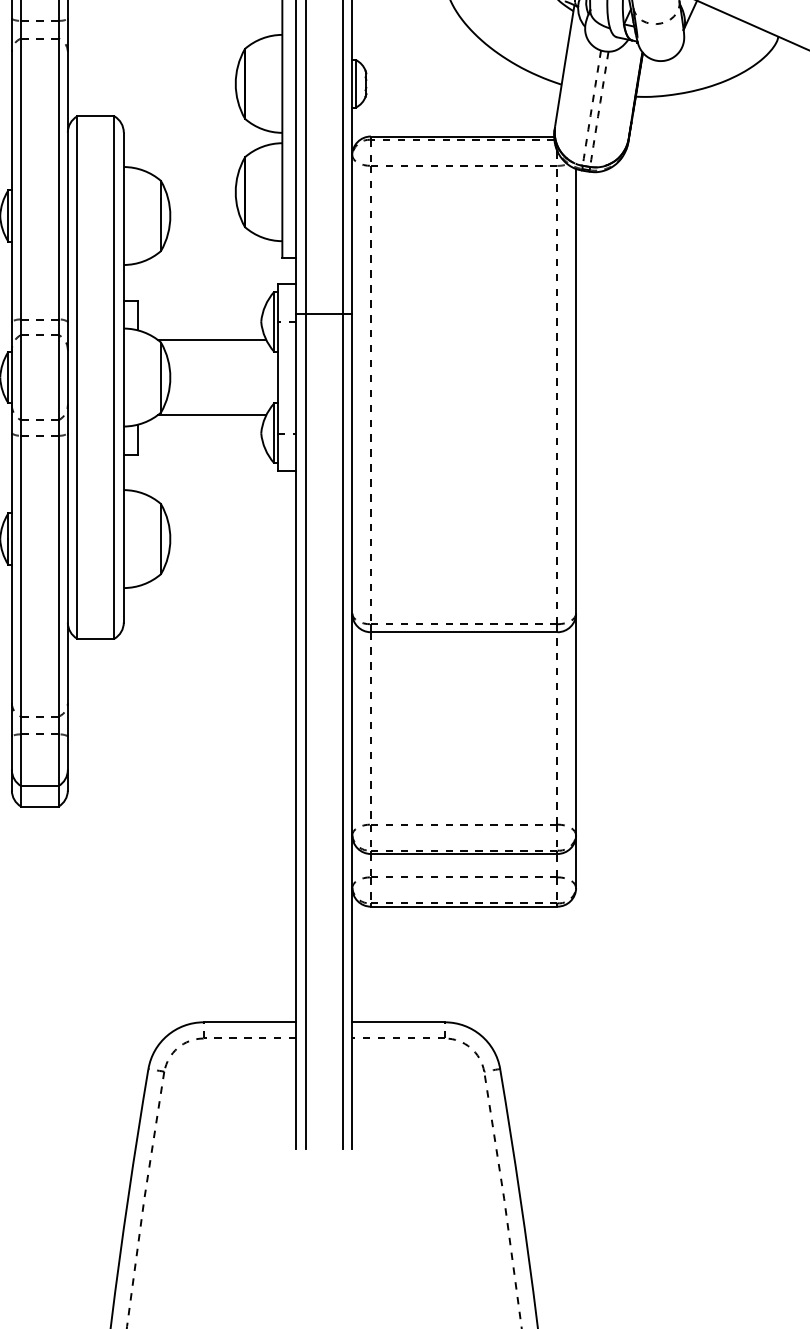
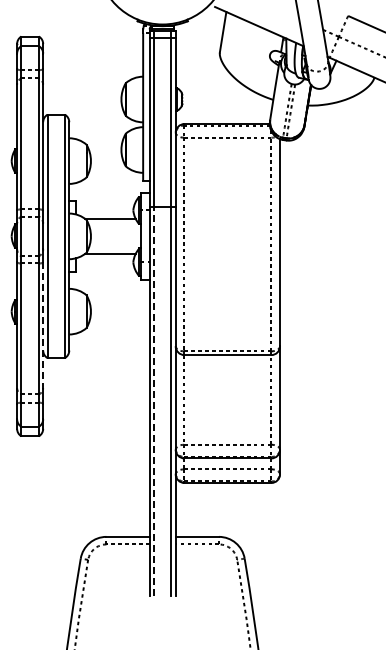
line: (68, 568) -> (43, 325), solid -> dashed
line: (306, 731) -> (154, 401), solid -> dashed

